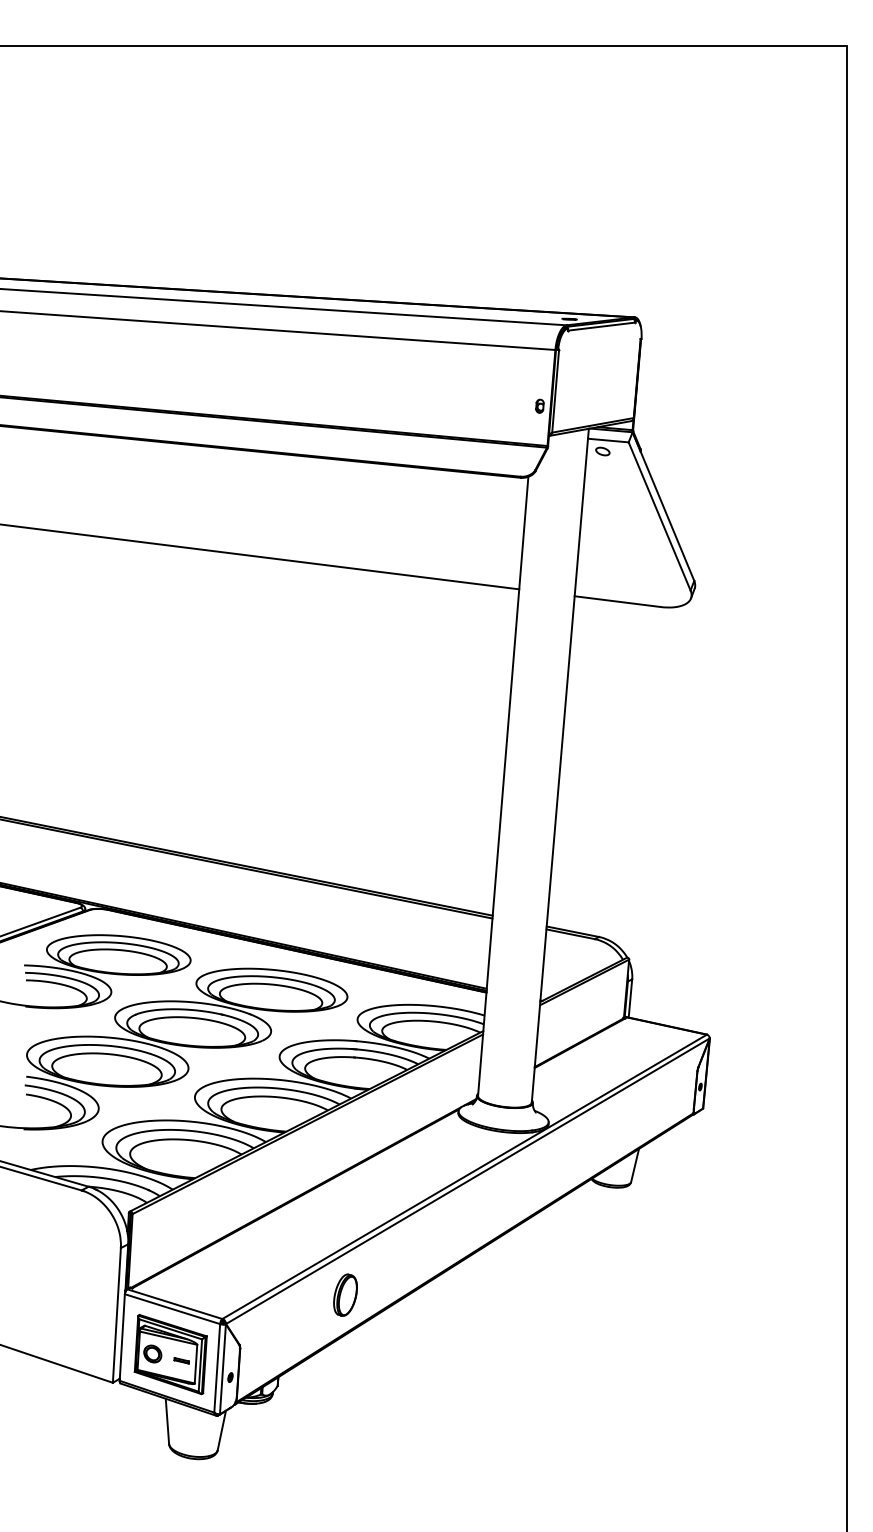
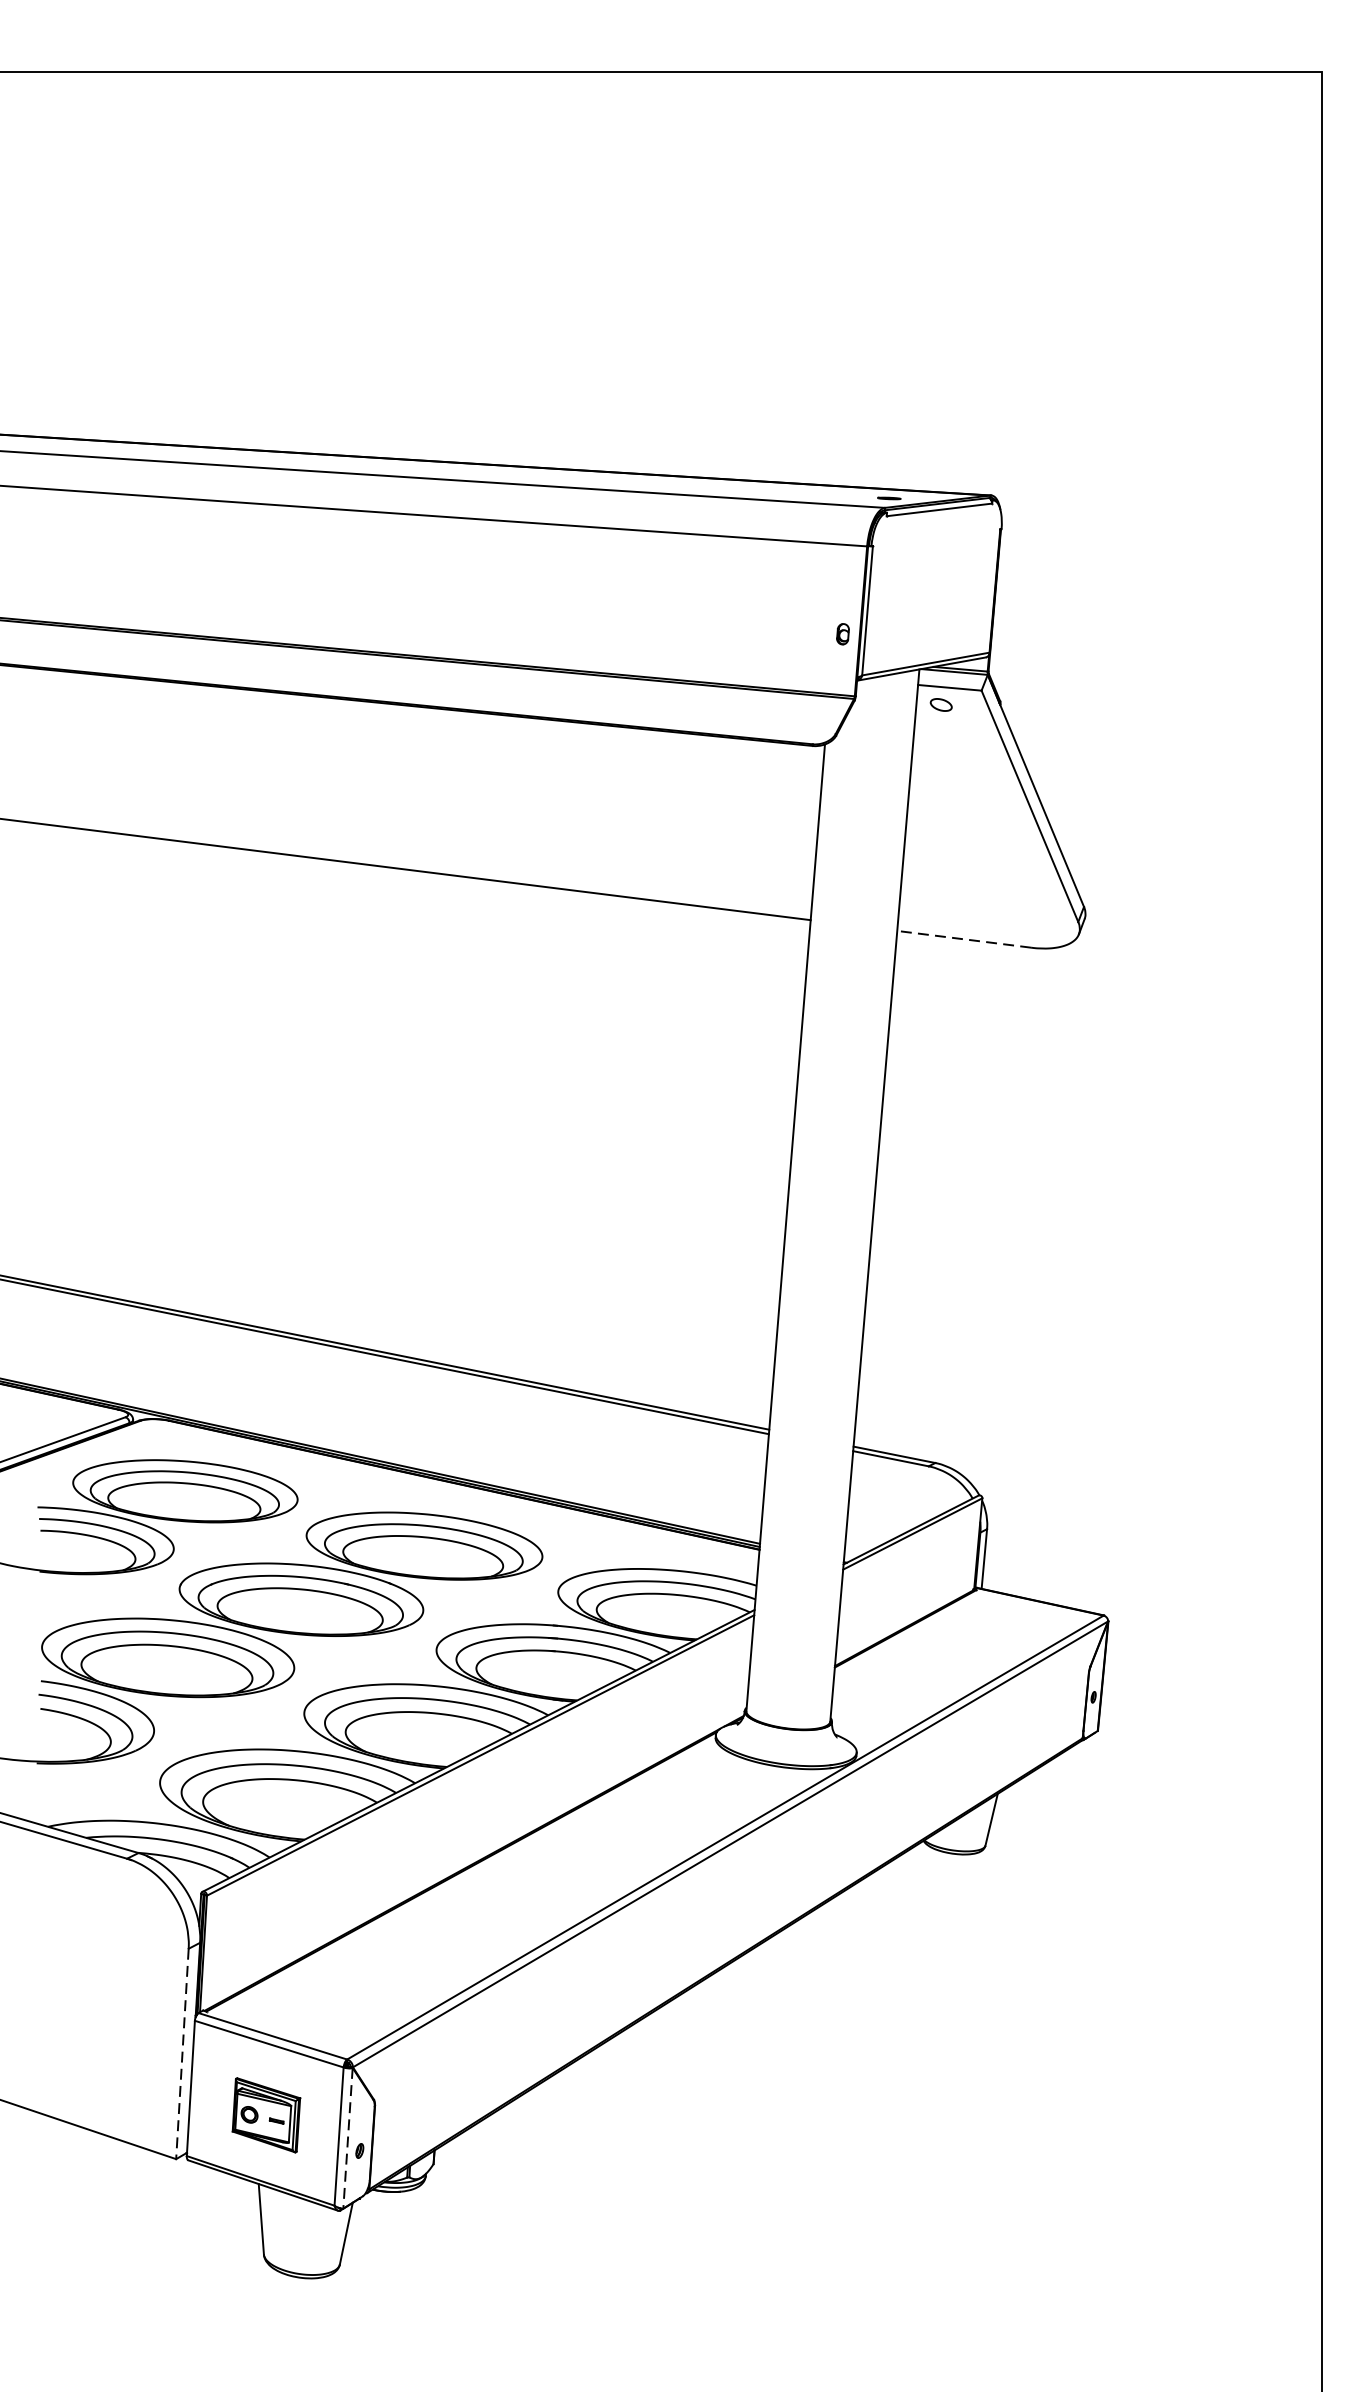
line: (617, 601) -> (964, 939), solid -> dashed
part: (345, 1294) -> (539, 2021), removed
line: (116, 1315) -> (181, 2054), solid -> dashed
part: (170, 1354) -> (266, 2114), size x0.6
line: (222, 1369) -> (347, 2138), solid -> dashed

